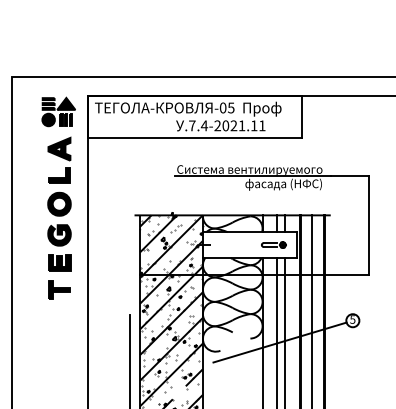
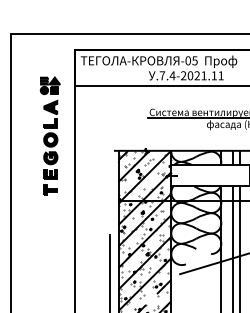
part: (58, 197) -> (50, 135), size x0.7
part: (273, 244) -> (230, 175), removed

